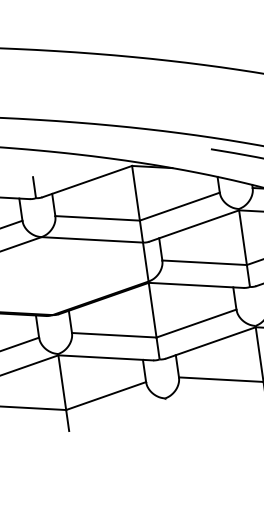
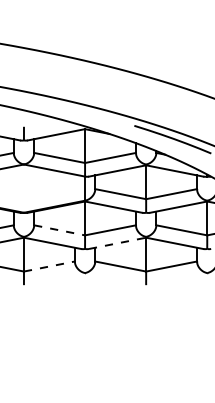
line: (114, 335) -> (59, 230), solid -> dashed
line: (212, 342) -> (118, 243), solid -> dashed
line: (106, 395) -> (49, 266), solid -> dashed

